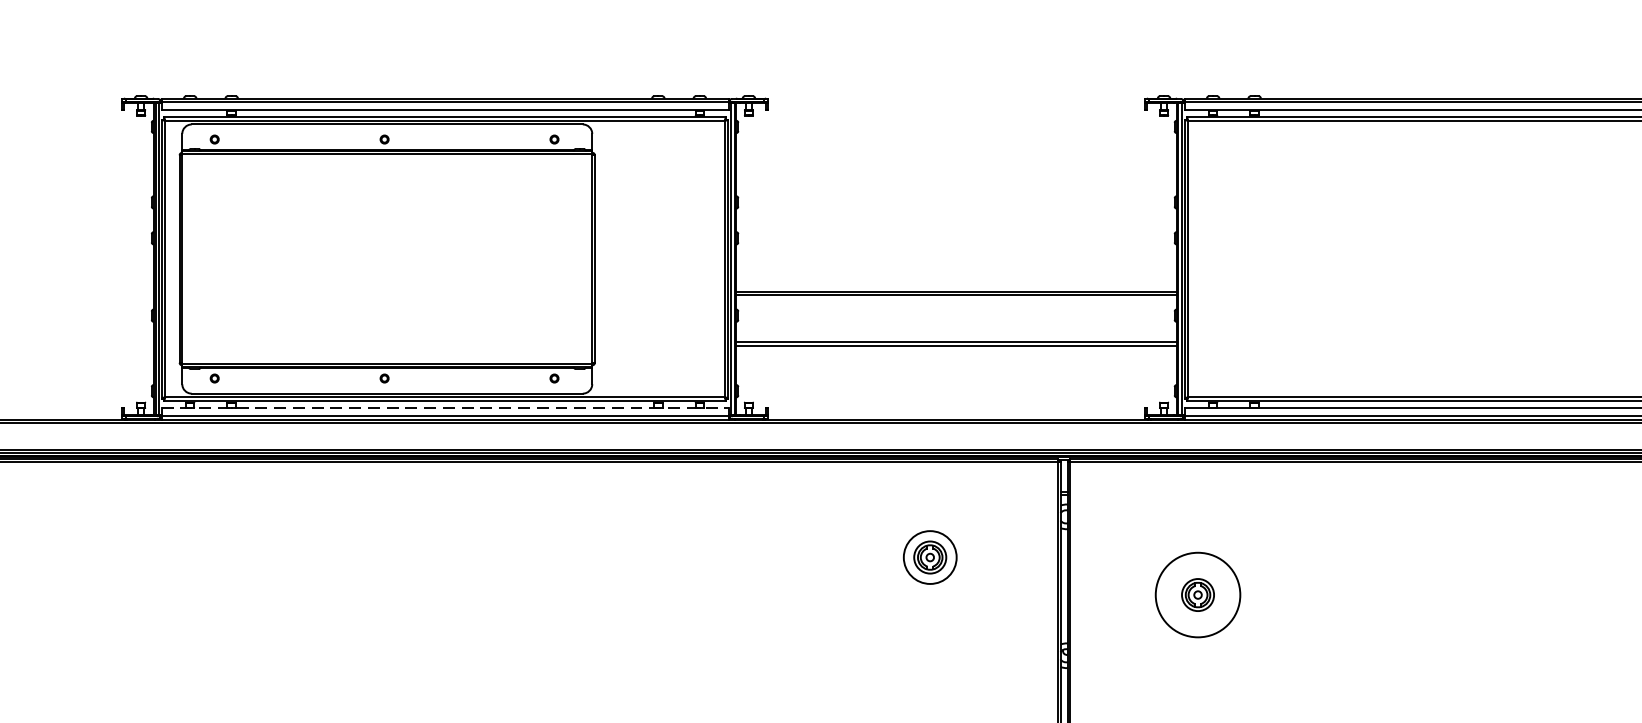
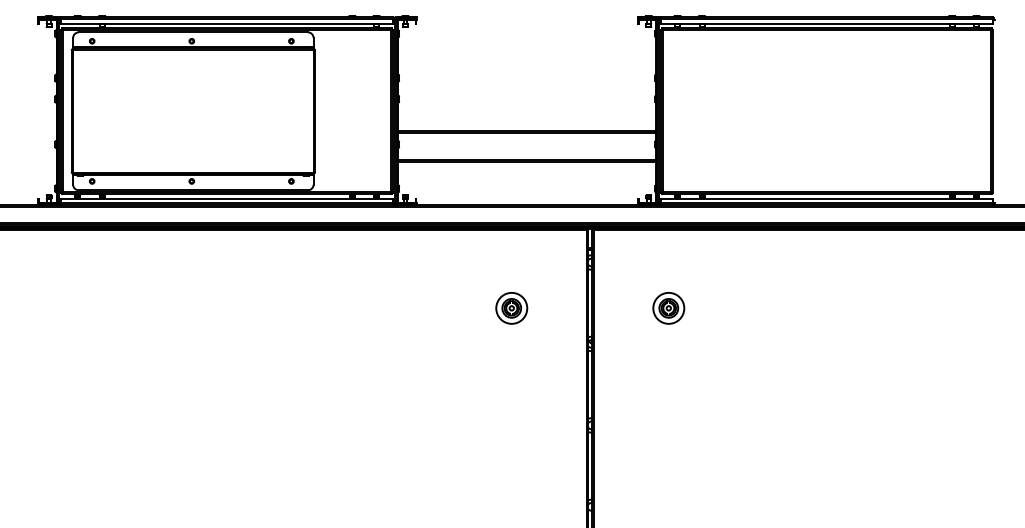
line: (445, 407) -> (227, 198), dashed -> solid
part: (929, 557) -> (511, 308), moved
circle: (1197, 593) -> (668, 307), size x0.62

